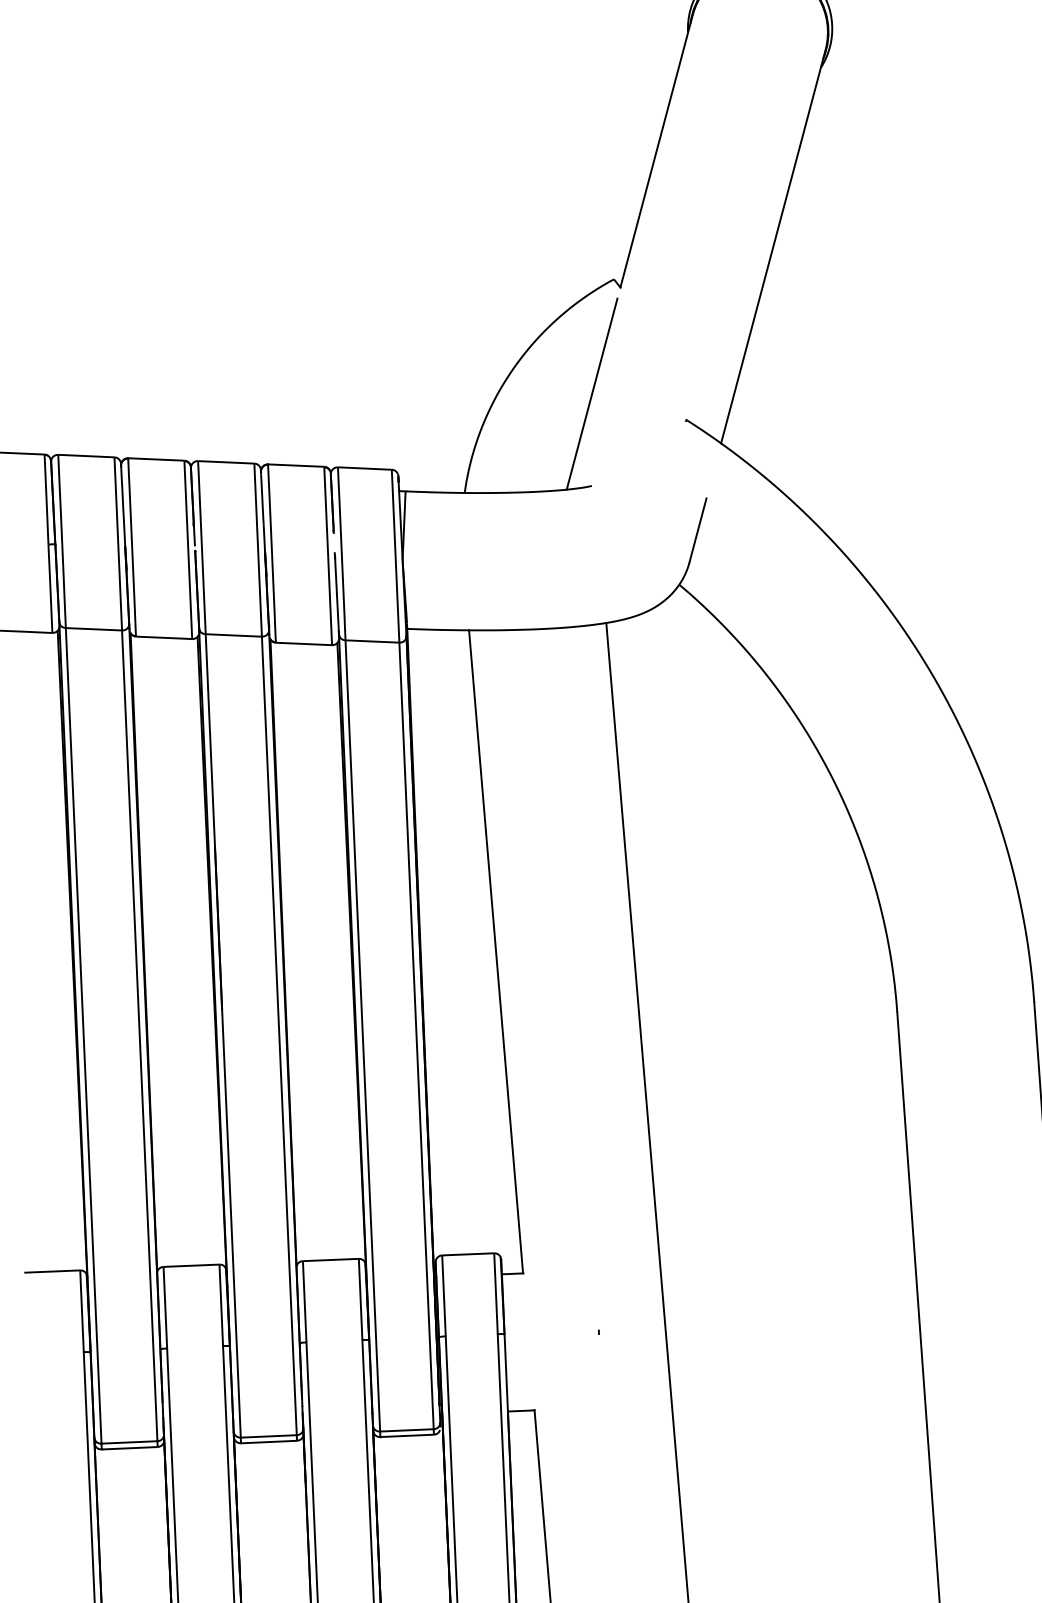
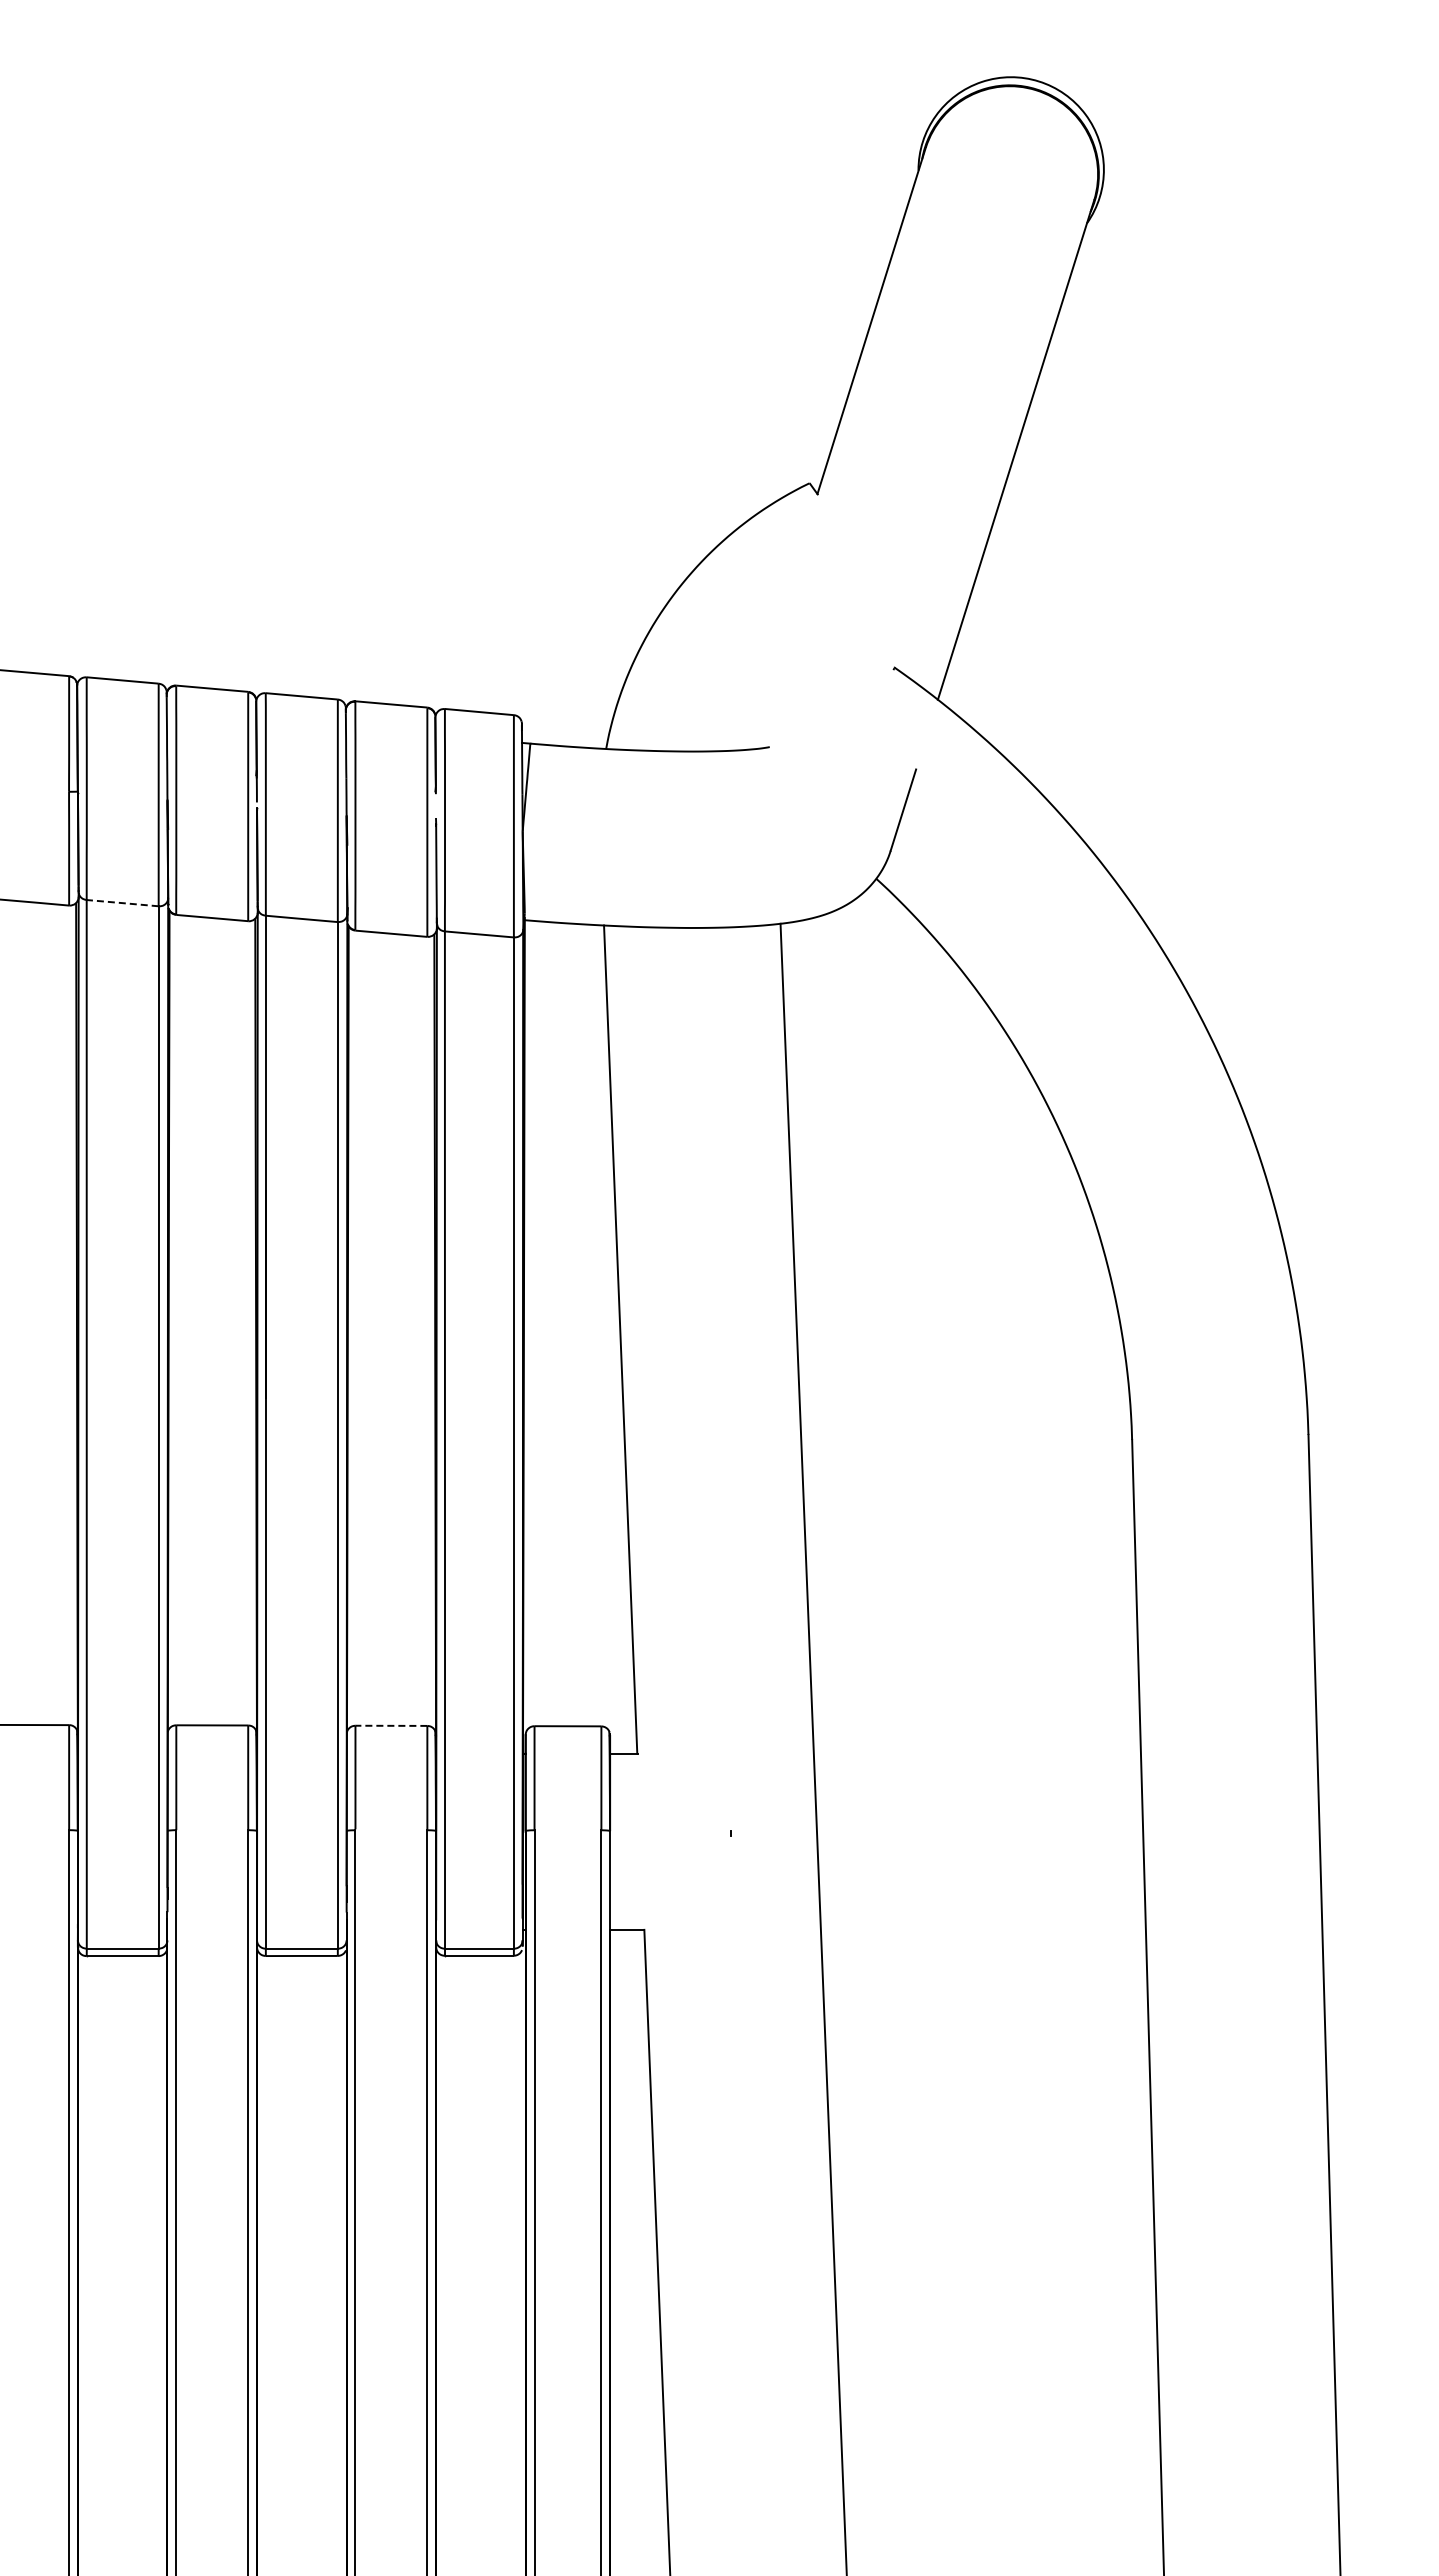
line: (592, 394) -> (775, 629), removed
line: (93, 629) -> (122, 903), solid -> dashed
line: (330, 1259) -> (391, 1725), solid -> dashed

